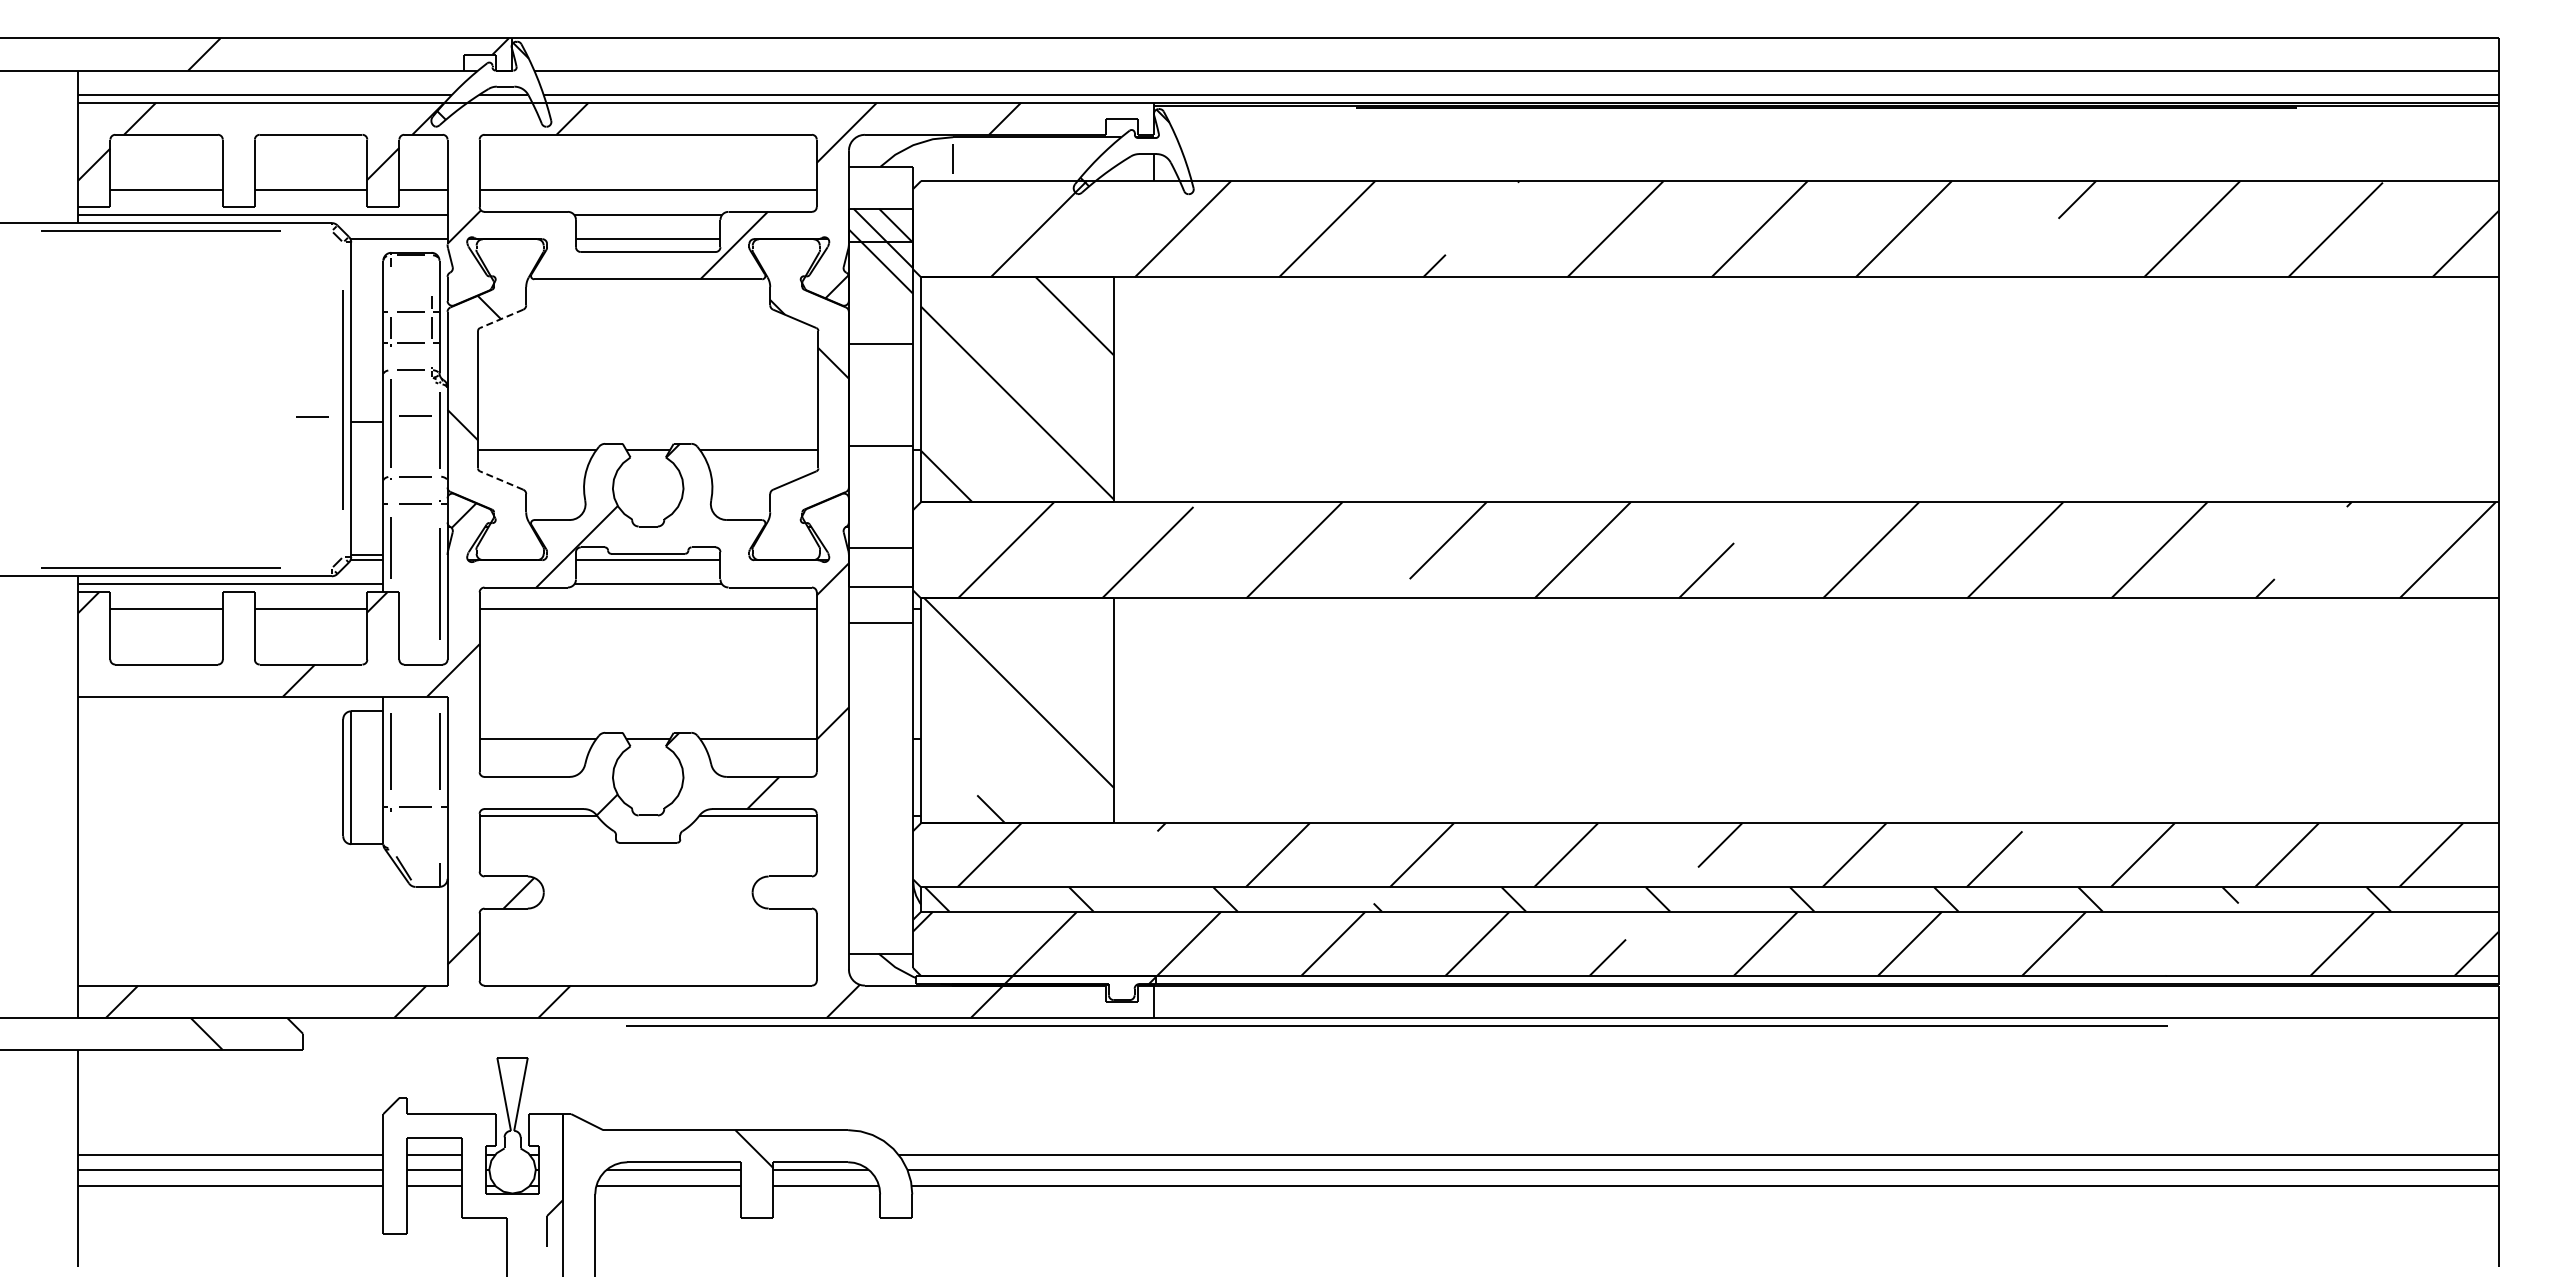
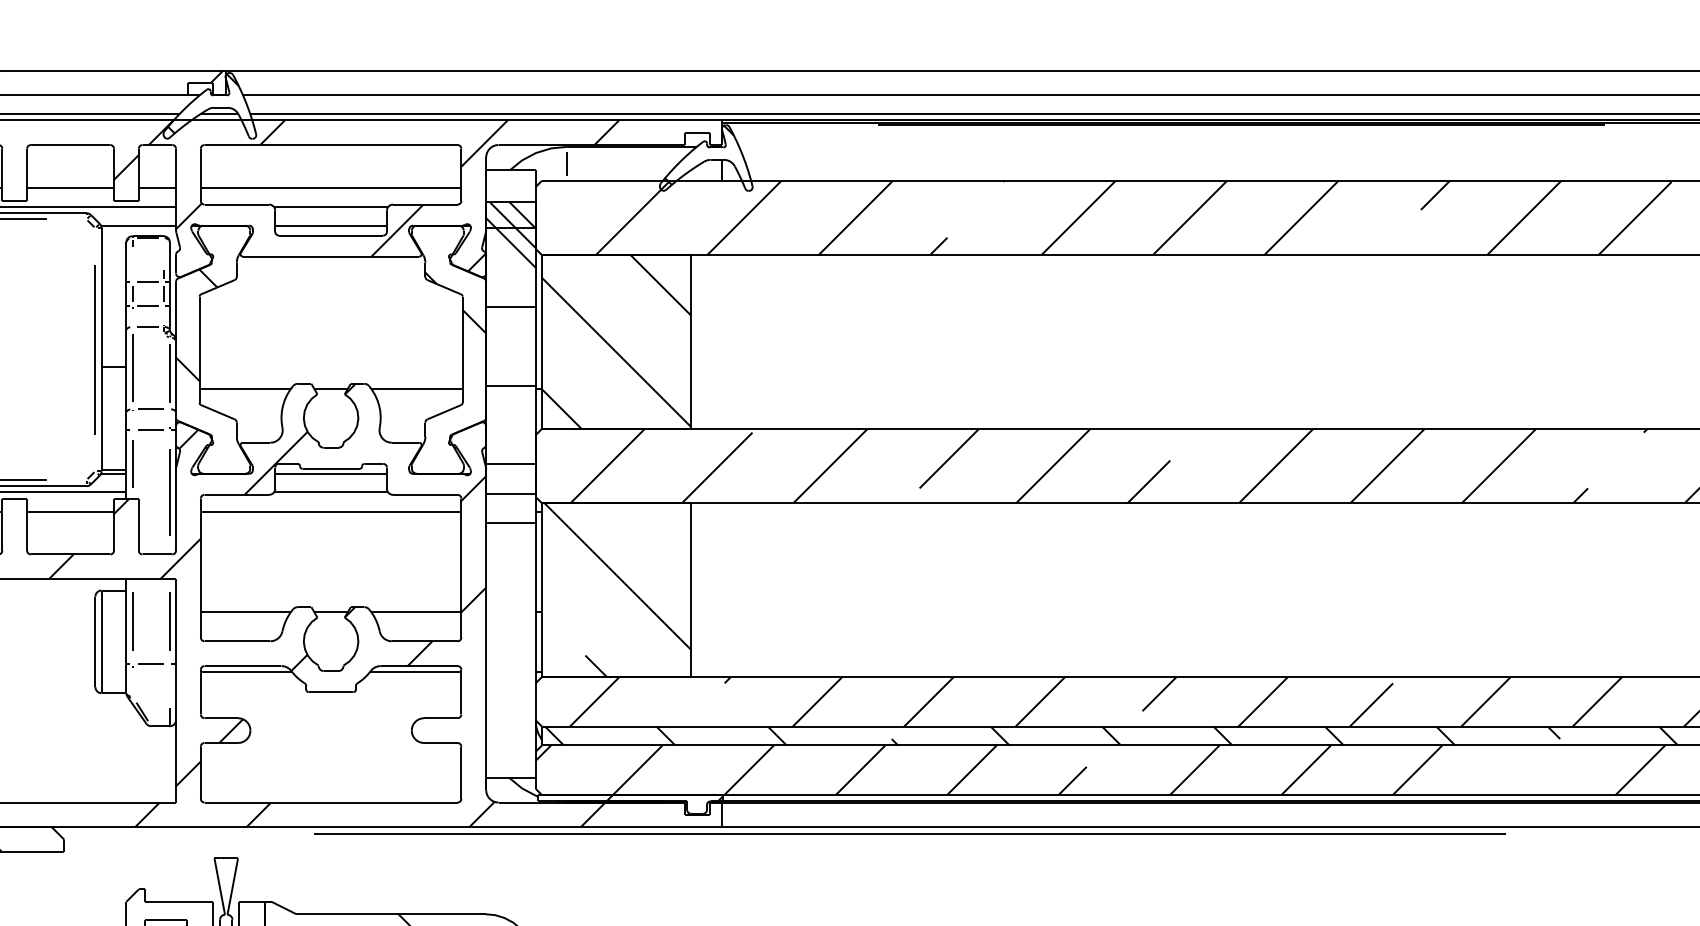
line: (501, 318) -> (217, 286), dashed -> solid
line: (415, 415) -> (151, 361), removed
line: (312, 416) -> (71, 362), removed
line: (501, 480) -> (217, 412), dashed -> solid

